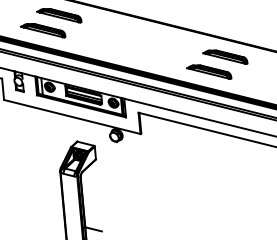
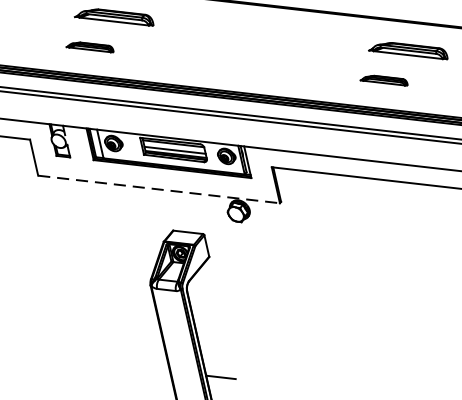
part: (43, 30) -> (90, 47), size x0.6
part: (209, 71) -> (384, 80), size x0.6
line: (72, 117) -> (159, 190), solid -> dashed

